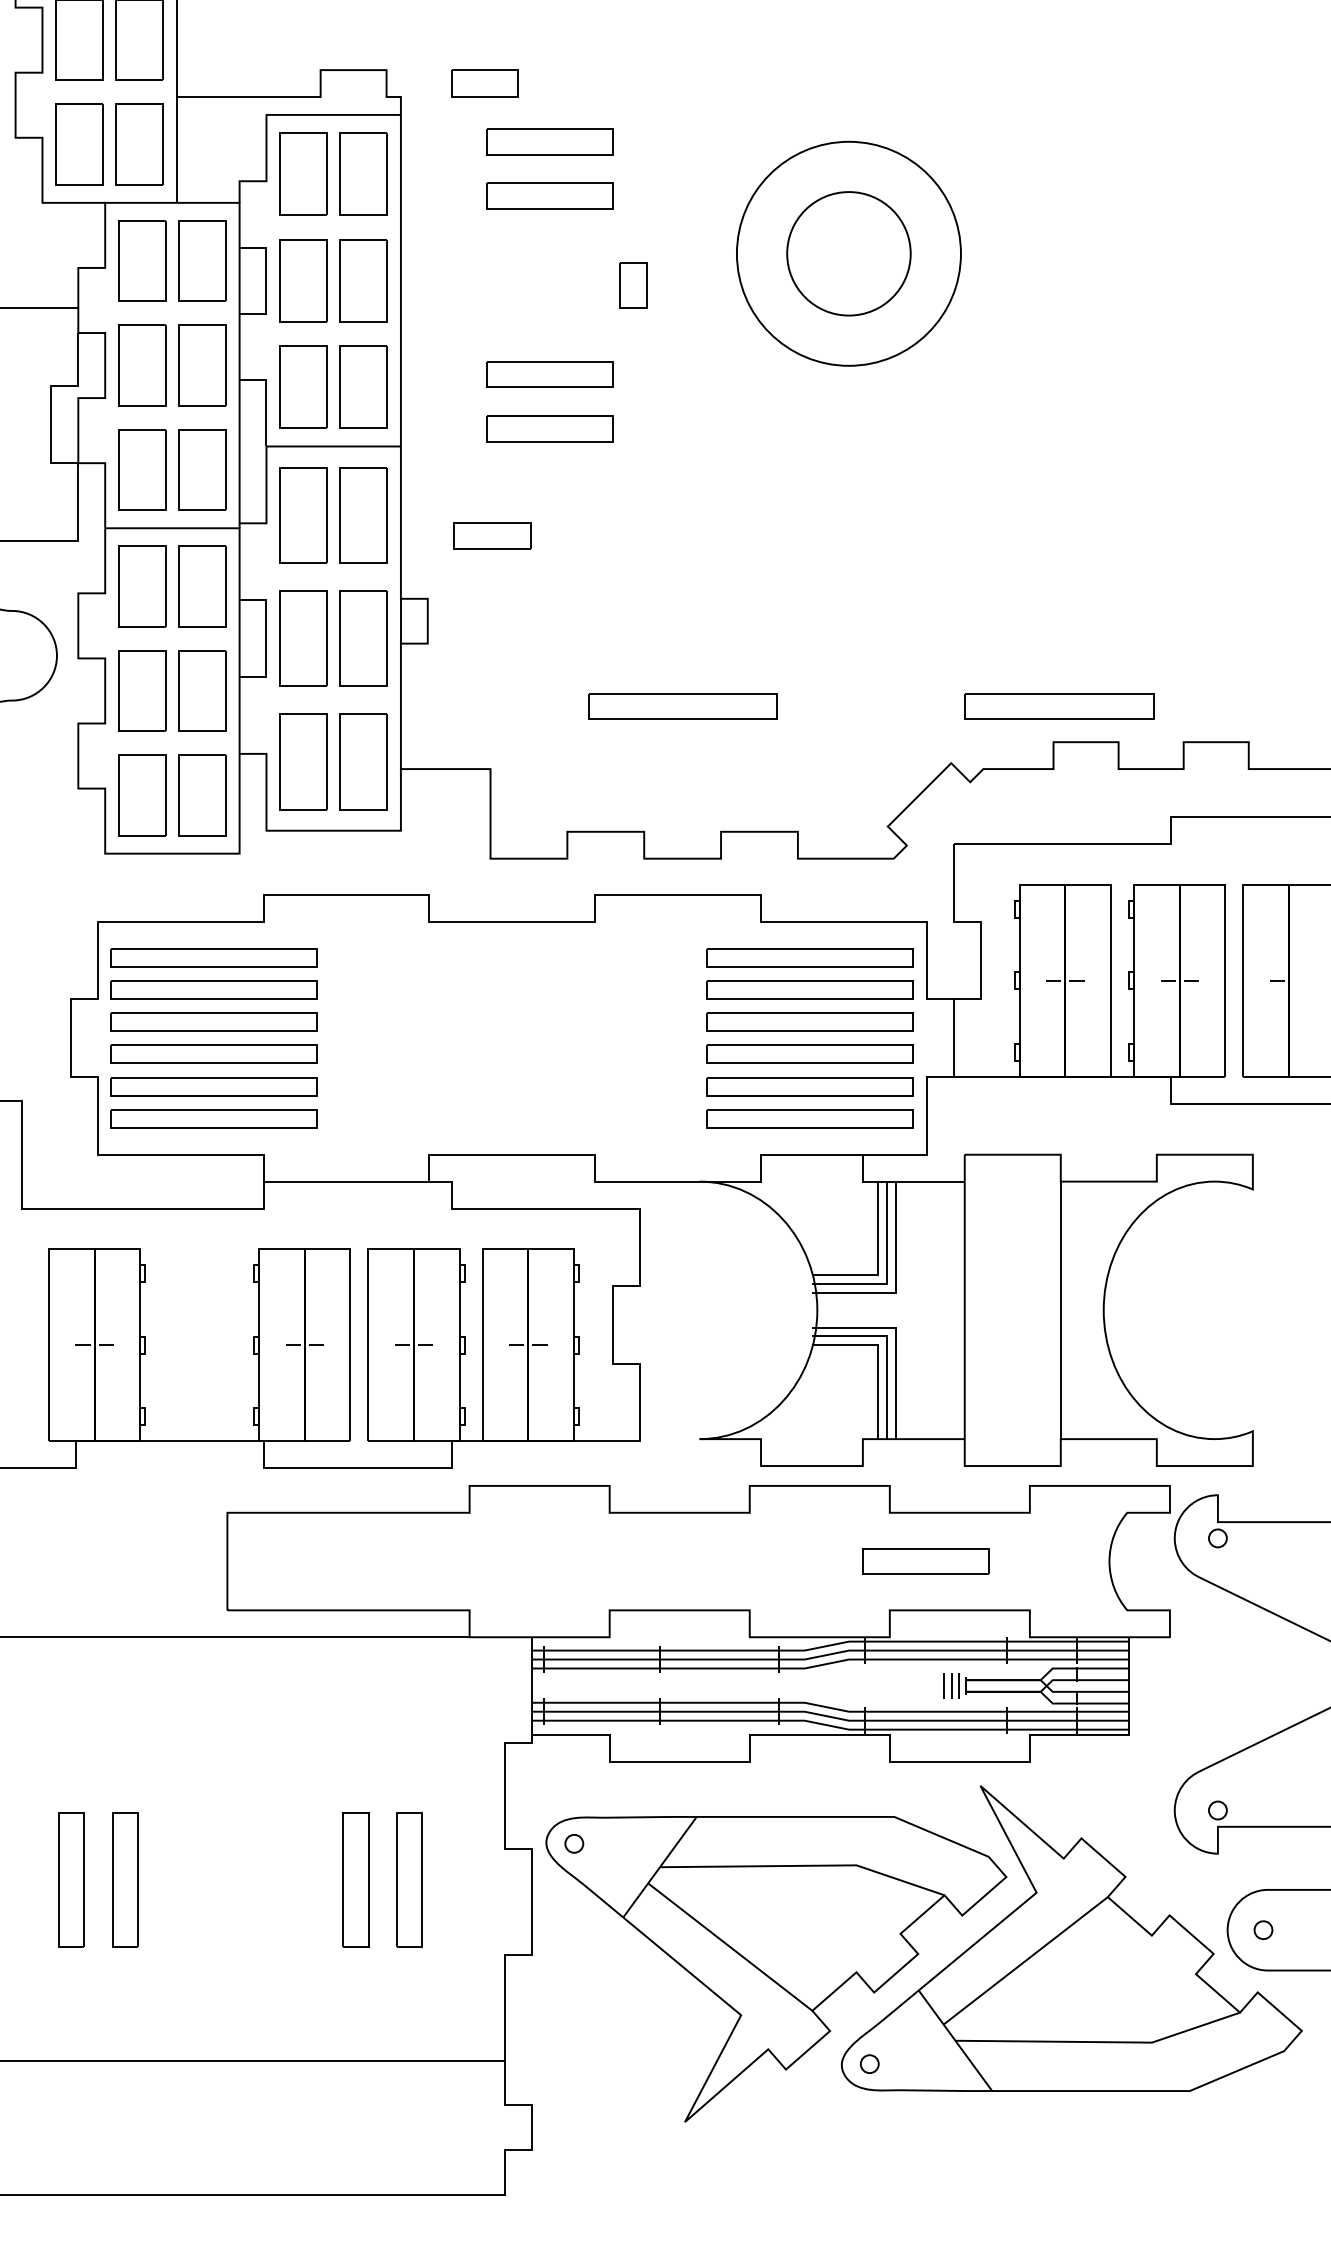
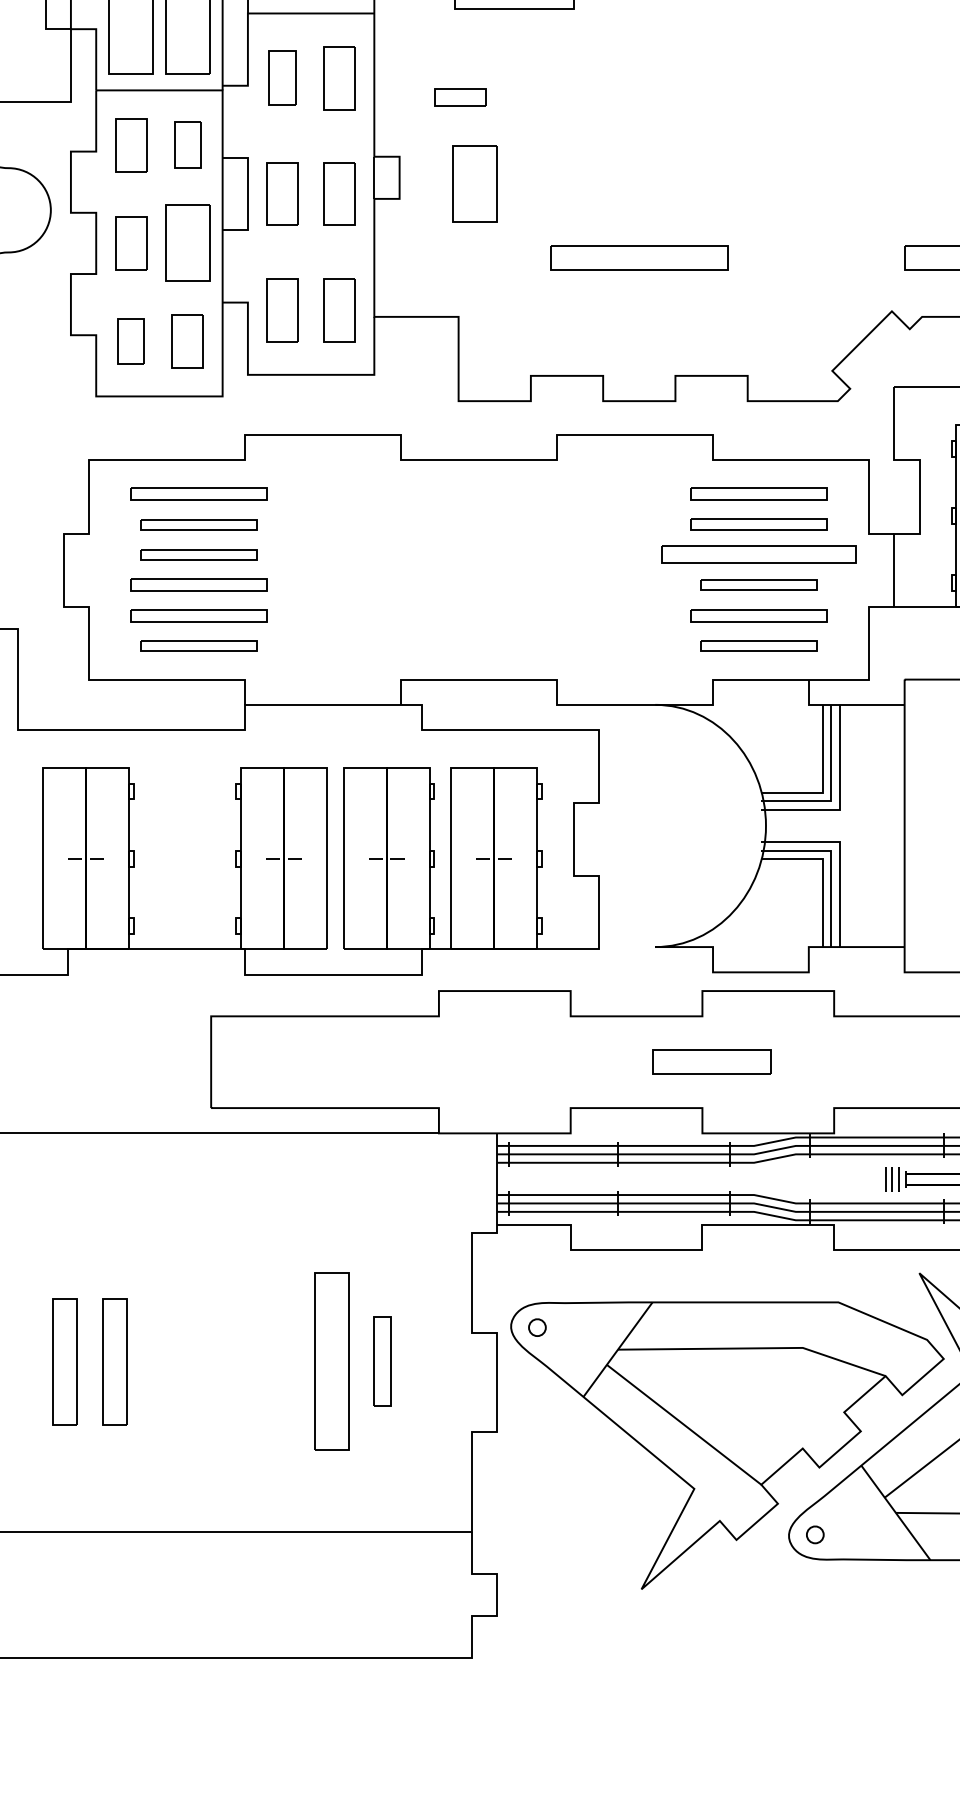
part: (303, 515) -> (282, 78), size x0.6
part: (363, 515) -> (339, 78), size x0.7
part: (492, 535) -> (460, 97), size x0.7
part: (142, 586) -> (131, 145), size x0.7
part: (202, 586) -> (187, 145), size x0.6
part: (507, 627) -> (474, 183), added
part: (303, 638) -> (282, 194), size x0.7
part: (363, 638) -> (339, 194), size x0.7
part: (142, 690) -> (131, 242), size x0.7
part: (303, 761) -> (282, 309), size x0.7
part: (363, 761) -> (339, 309), size x0.7
part: (142, 795) -> (131, 341), size x0.6
part: (202, 795) -> (187, 341), size x0.7
part: (213, 957) -> (198, 494), size x0.7
part: (809, 957) -> (758, 494), size x0.7
part: (213, 989) -> (198, 524), size x0.6
part: (809, 989) -> (758, 524), size x0.7
part: (213, 1021) -> (198, 554), size x0.6
part: (213, 1053) -> (198, 584), size x0.7
part: (809, 1053) -> (758, 584), size x0.6
part: (213, 1086) -> (198, 615), size x0.7
part: (809, 1086) -> (758, 615), size x0.7
part: (213, 1118) -> (198, 645), size x0.6
part: (809, 1118) -> (758, 645), size x0.6
part: (925, 1561) -> (711, 1062), moved
part: (355, 1879) -> (331, 1361), size x1.4
part: (409, 1879) -> (382, 1361), size x0.7

